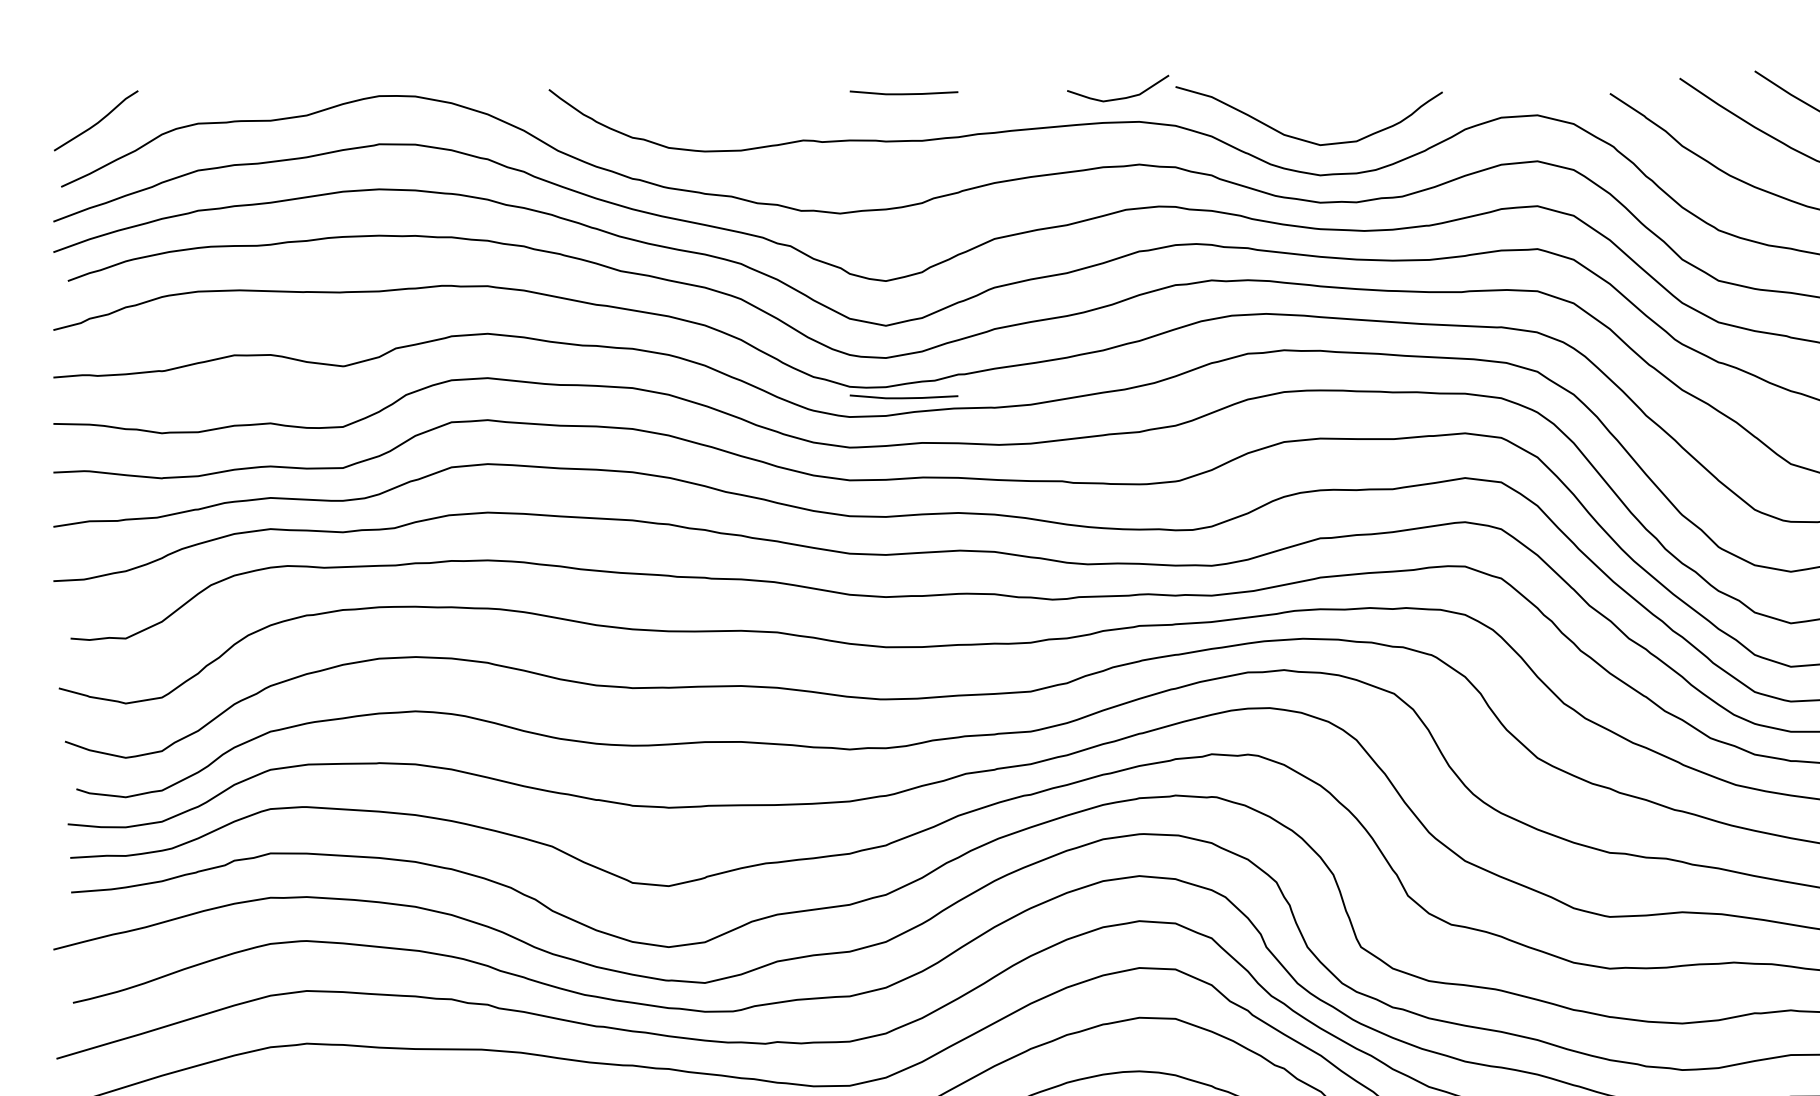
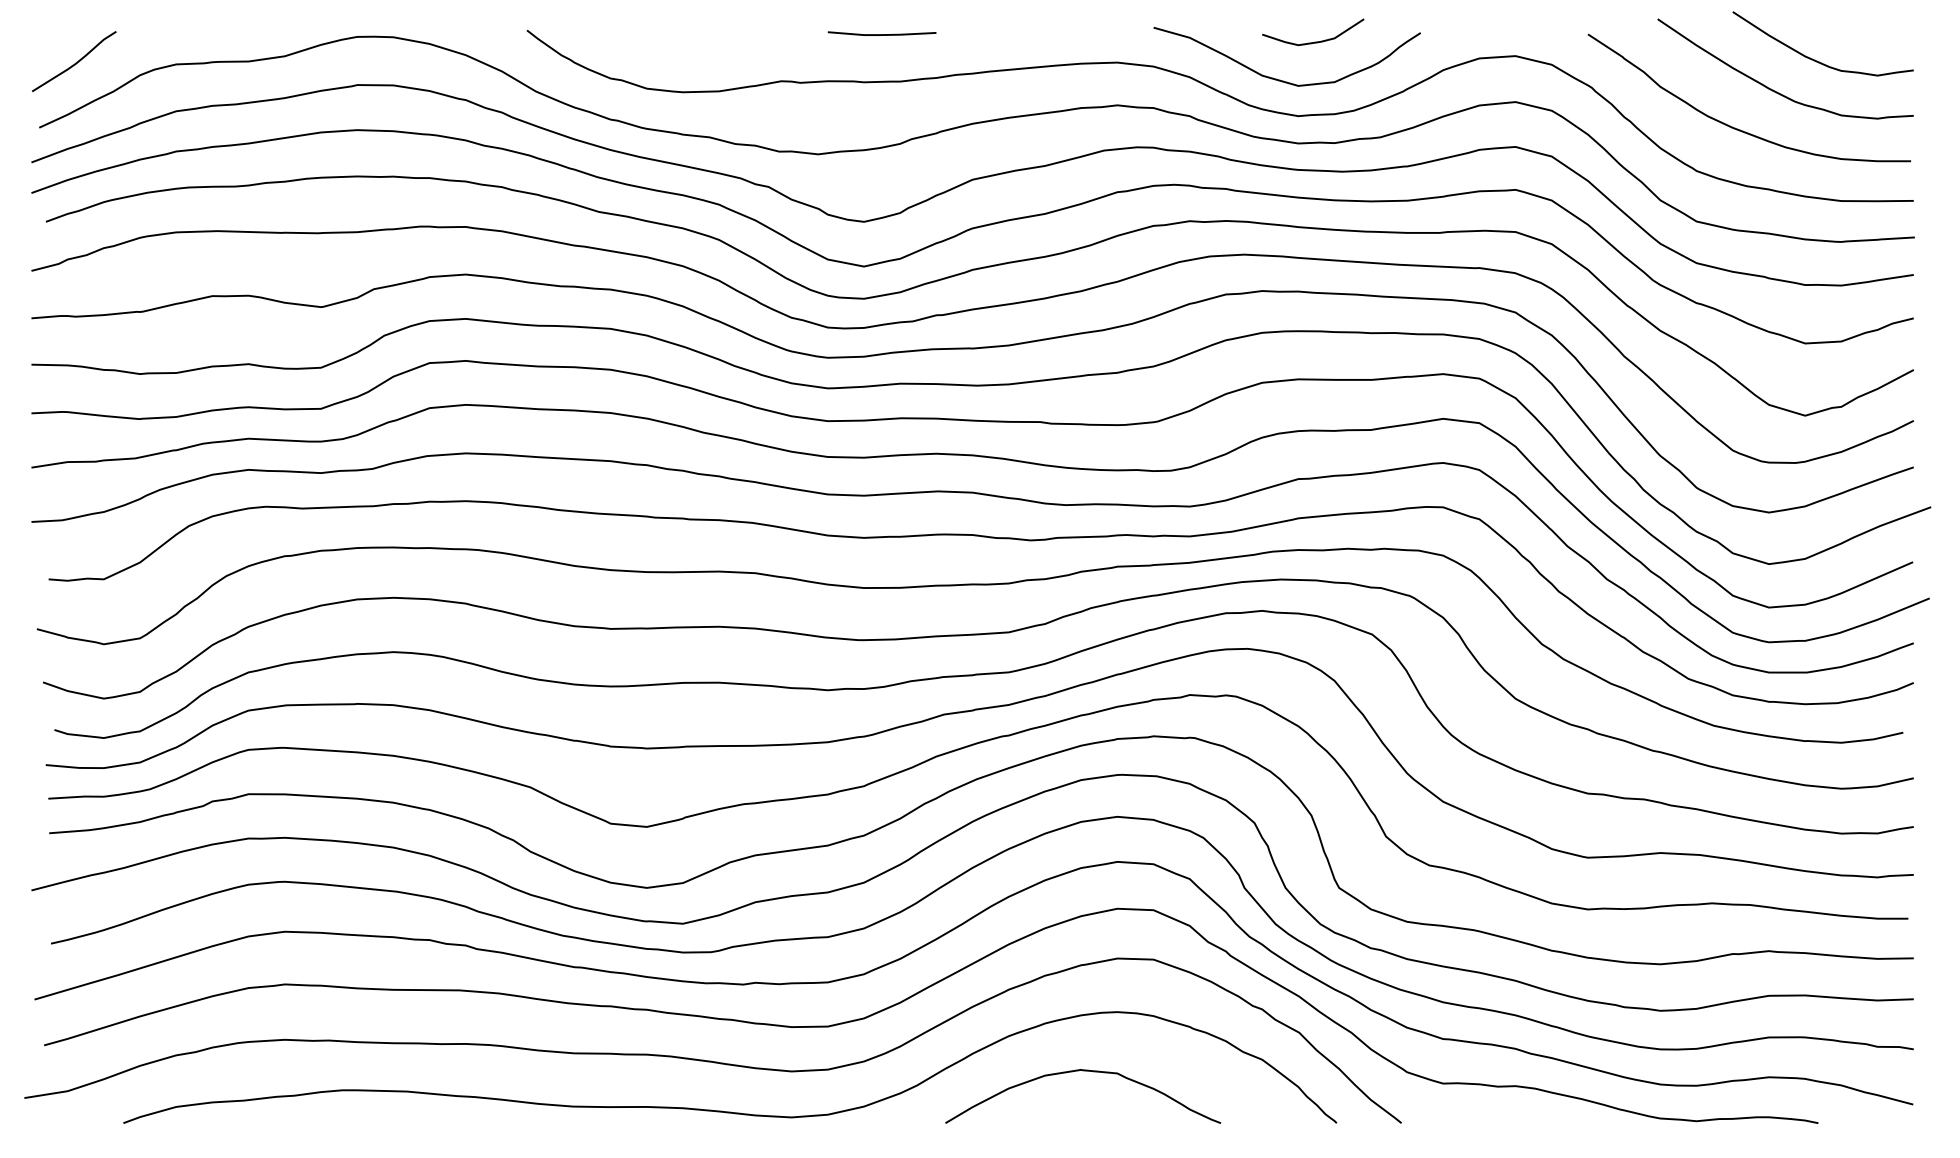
curve: (1119, 97) -> (1314, 41), moved
line: (903, 397) -> (881, 338), removed

